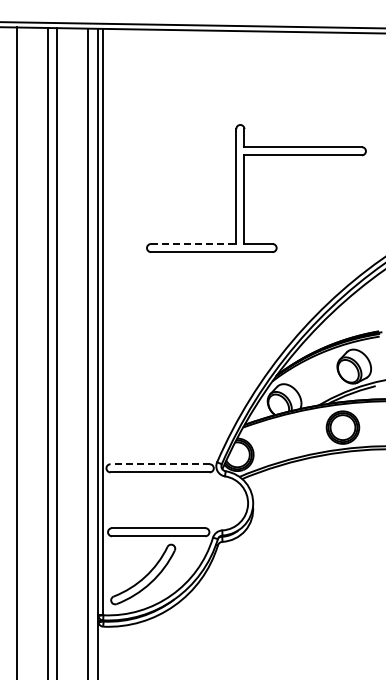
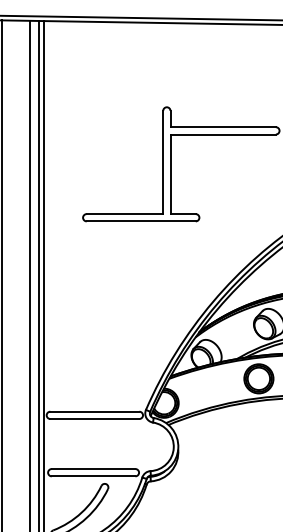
line: (193, 244) -> (124, 214), dashed -> solid
line: (160, 464) -> (95, 411), dashed -> solid

